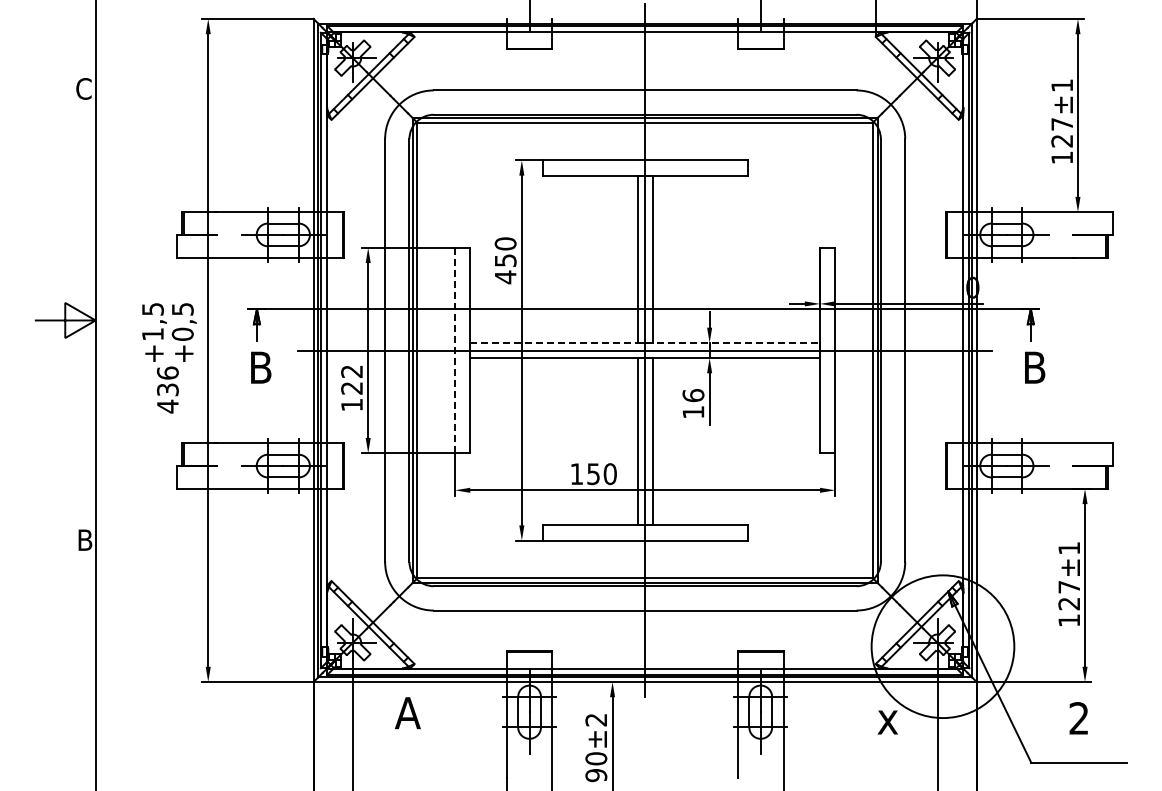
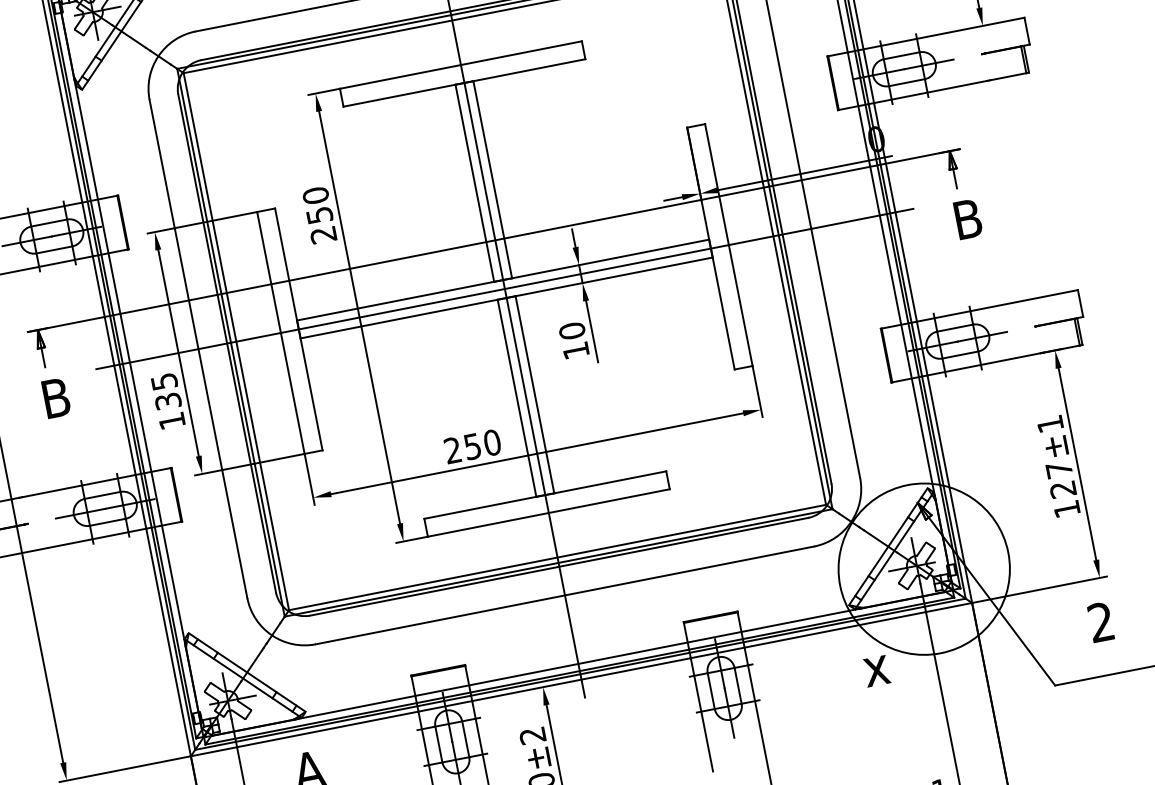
text: (505, 277) -> (323, 235), 450 -> 250
line: (645, 342) -> (503, 279), dashed -> solid
line: (455, 350) -> (281, 332), dashed -> solid
text: (351, 379) -> (165, 391), 122 -> 135
text: (693, 395) -> (572, 330), 16 -> 10
text: (576, 473) -> (452, 449), 150 -> 250

